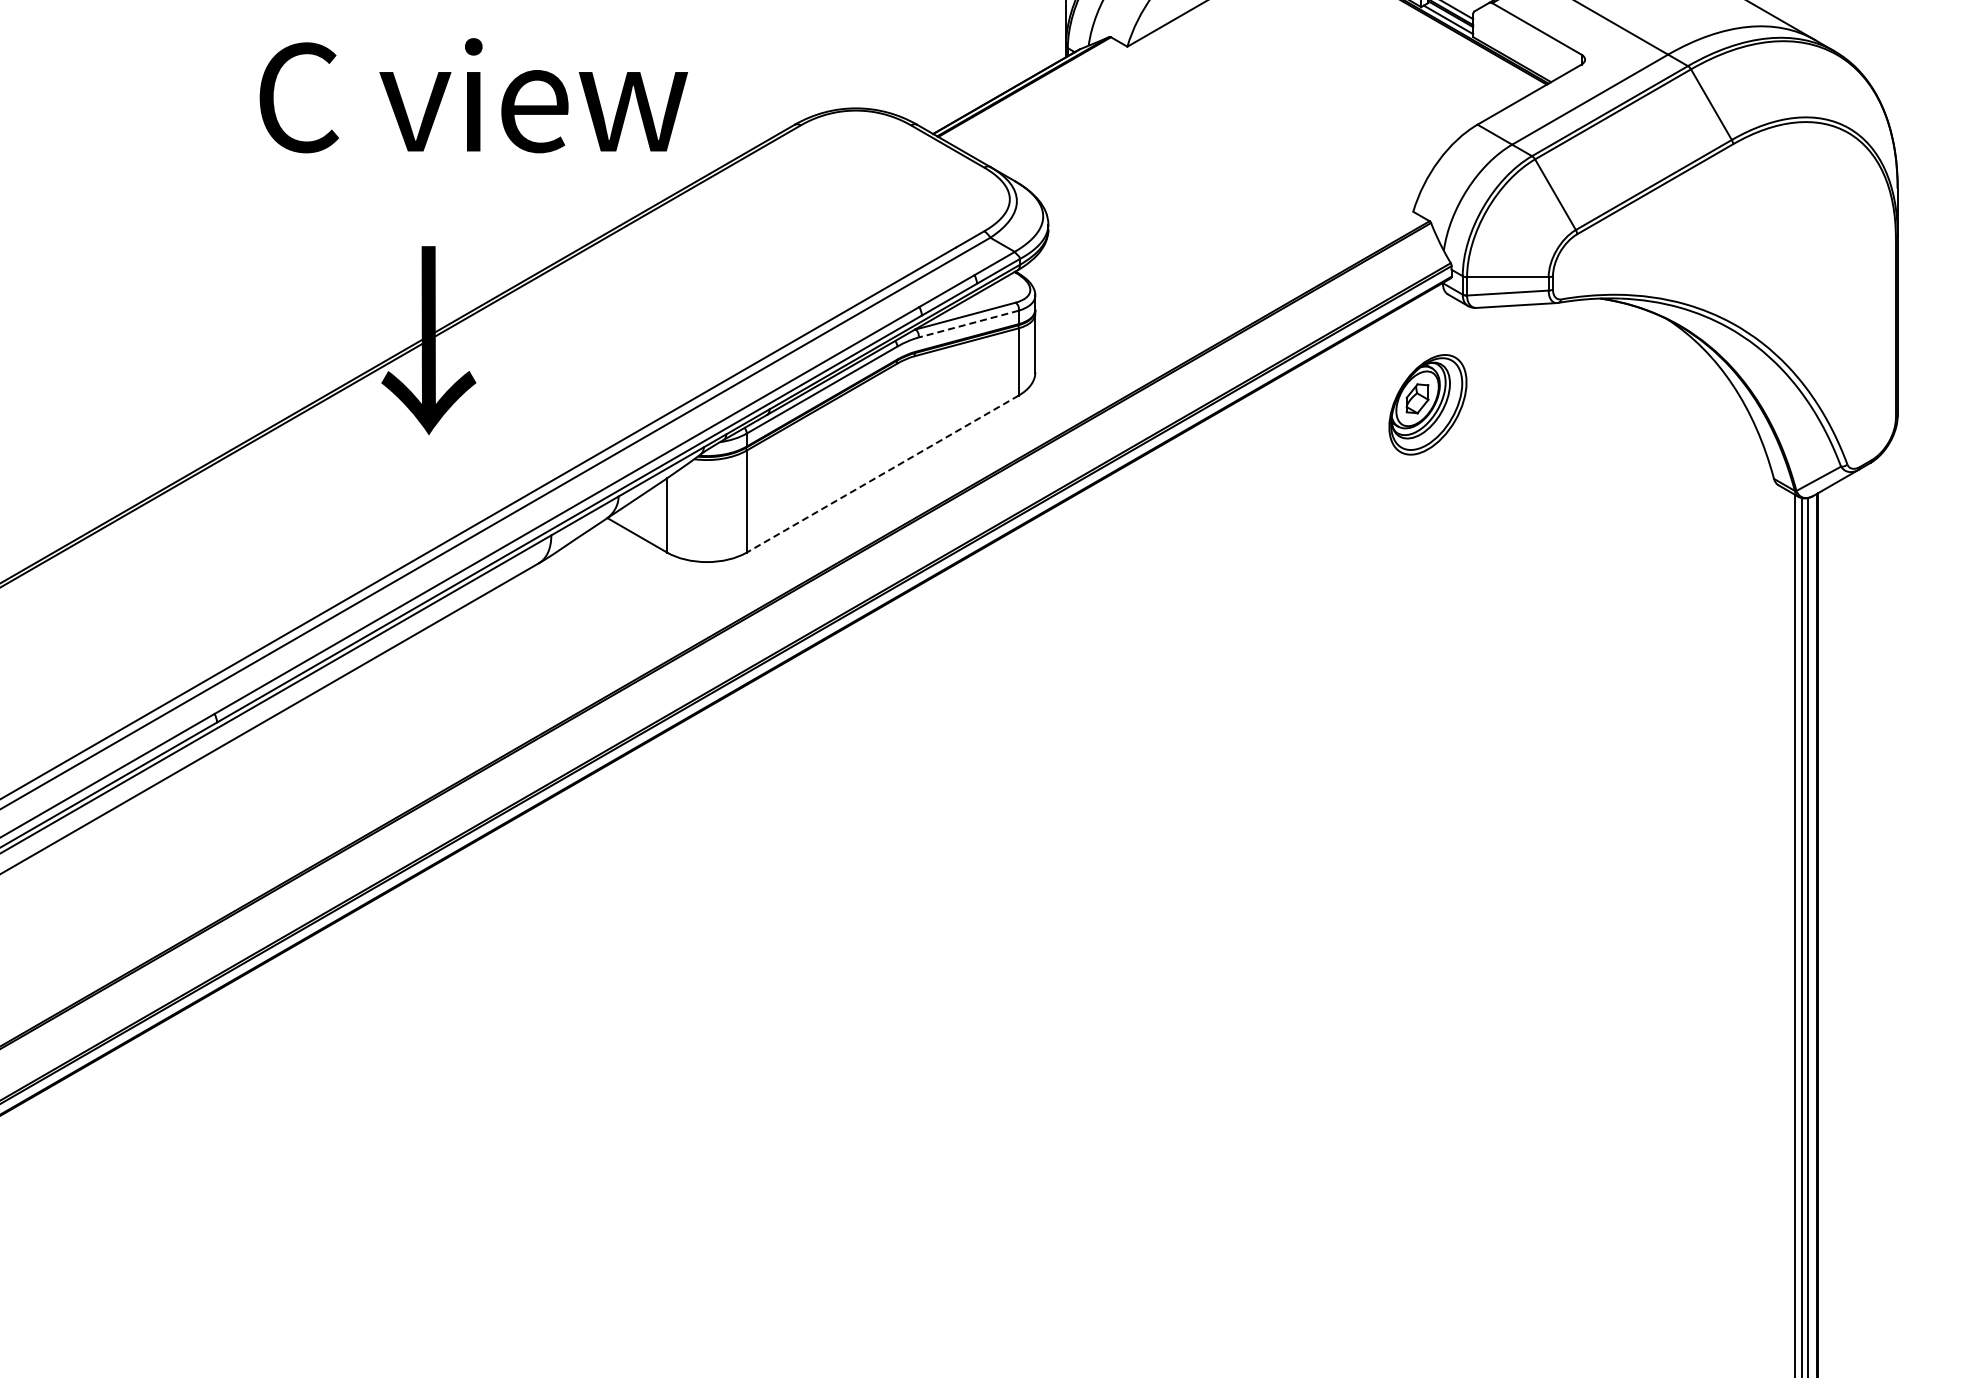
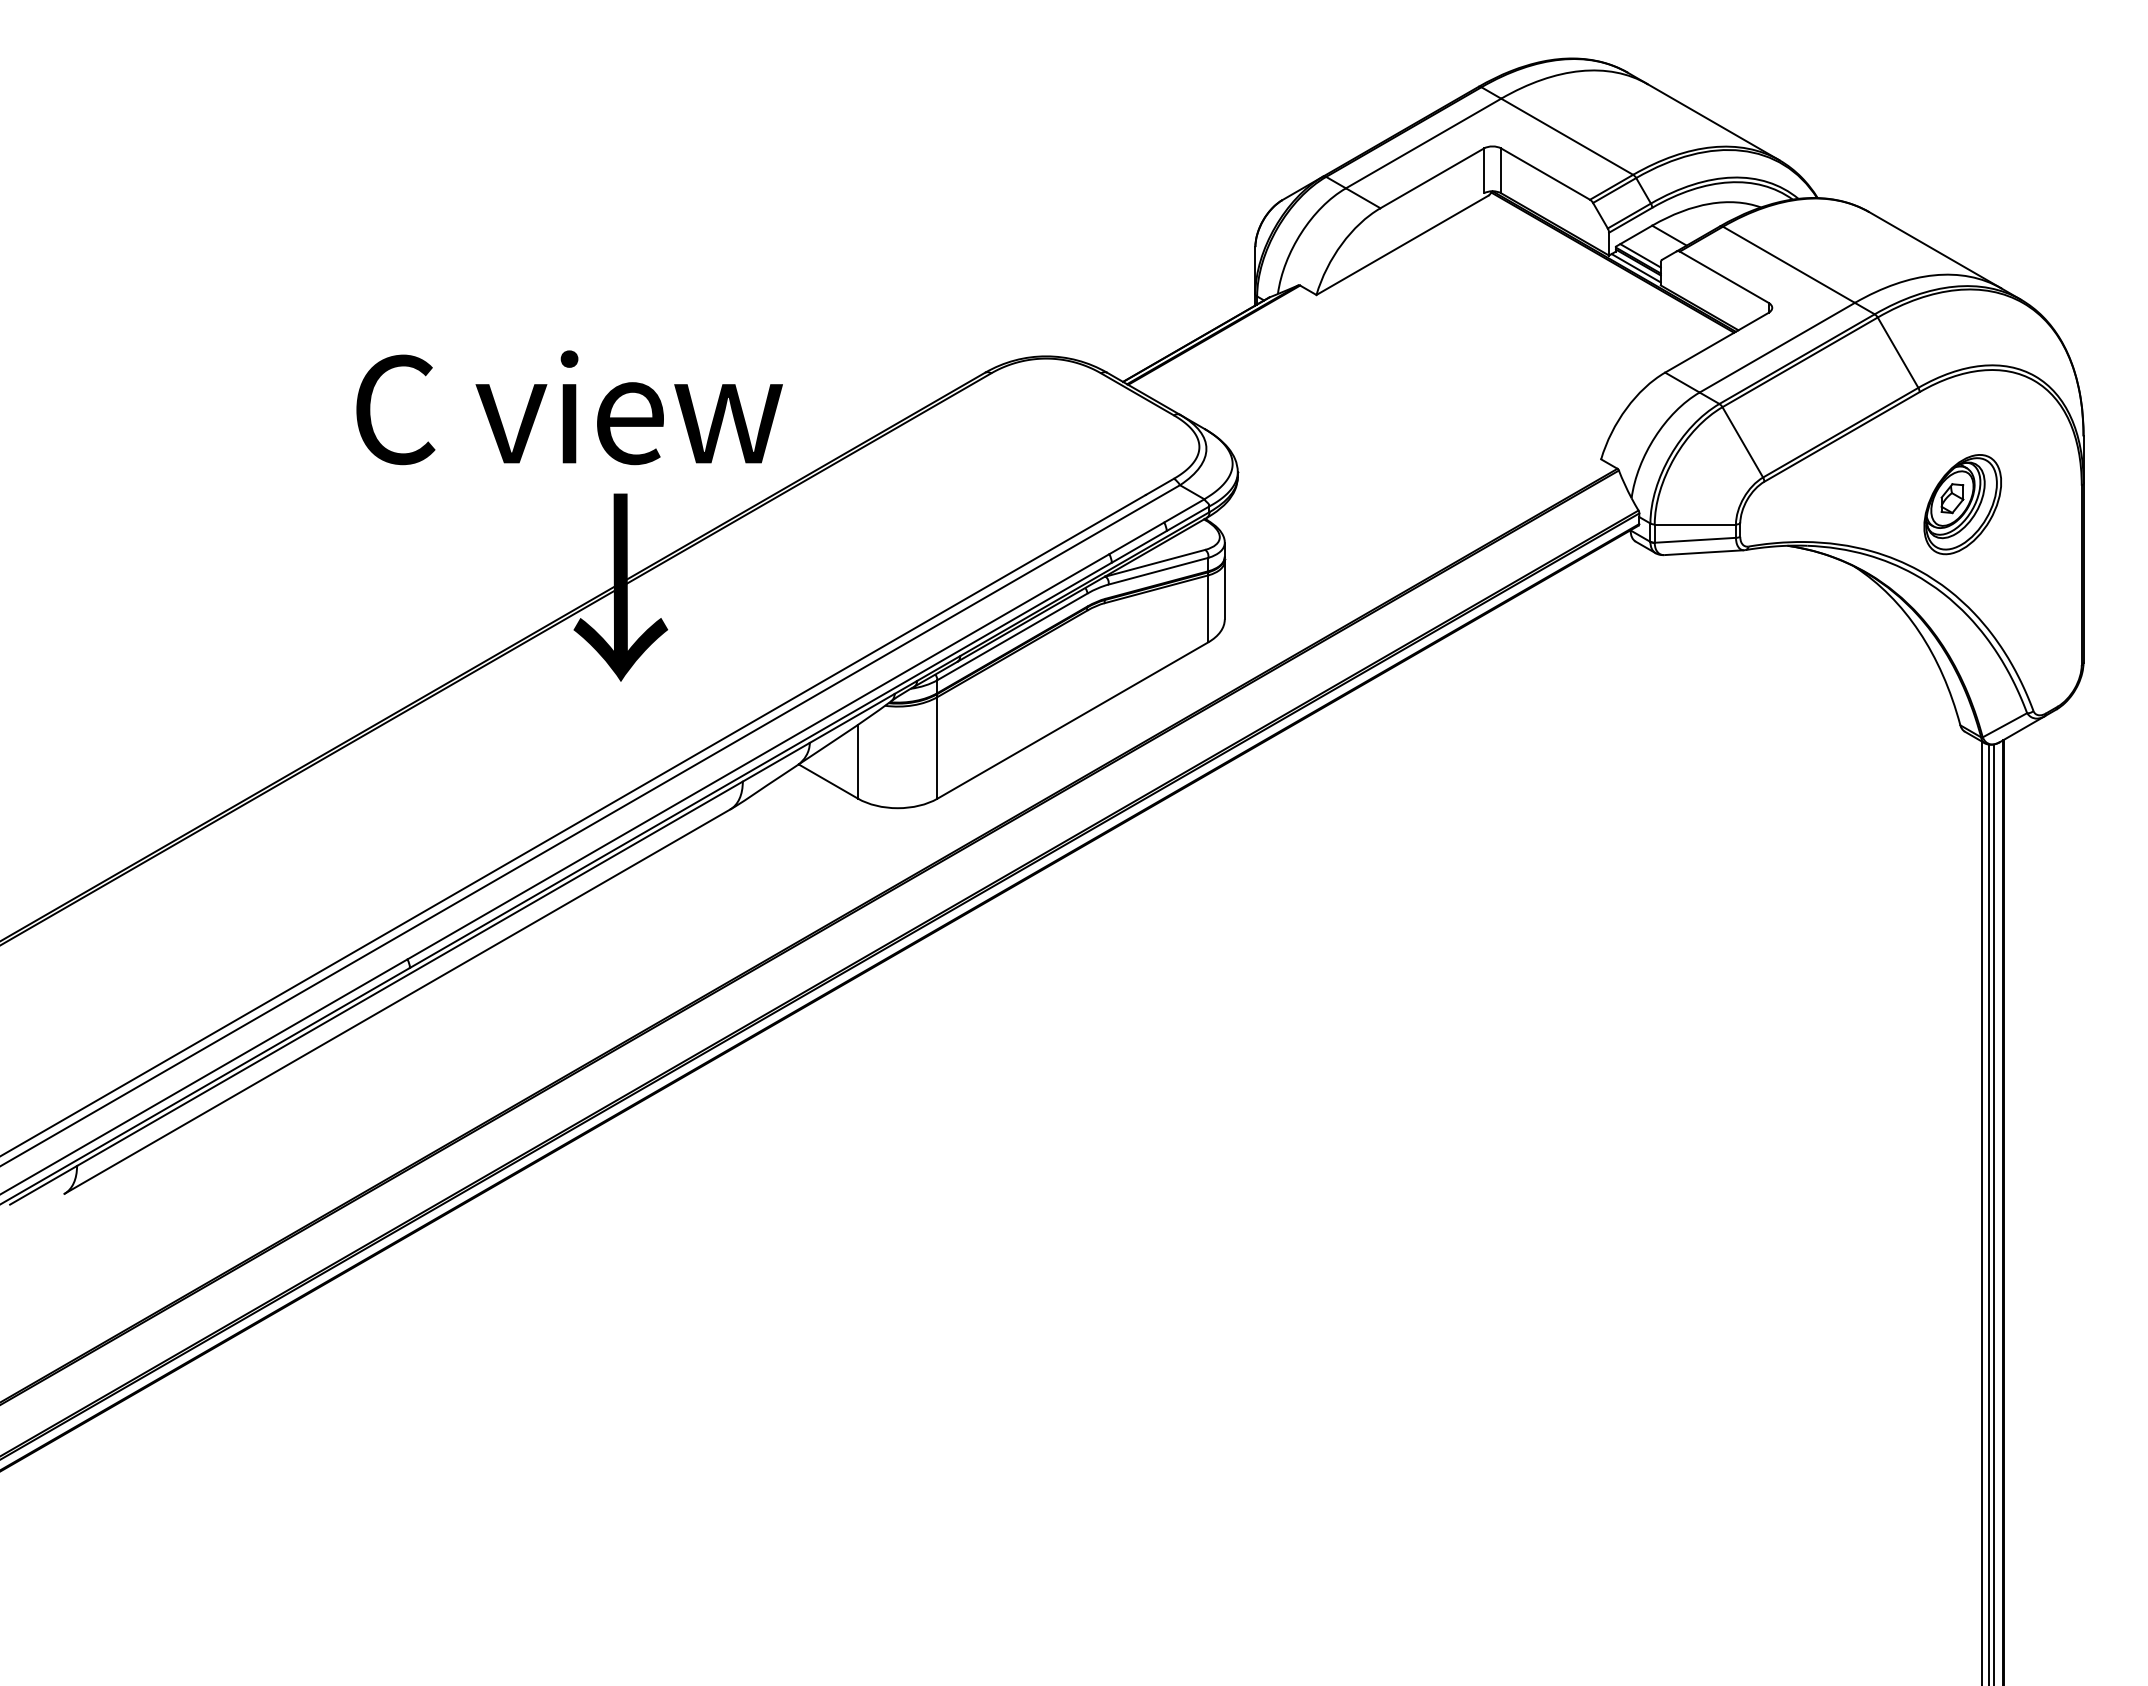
text: (473, 95) -> (569, 407), moved
line: (968, 324) -> (1158, 571), dashed -> solid
part: (1427, 404) -> (1962, 504), moved
line: (882, 474) -> (1072, 720), dashed -> solid

